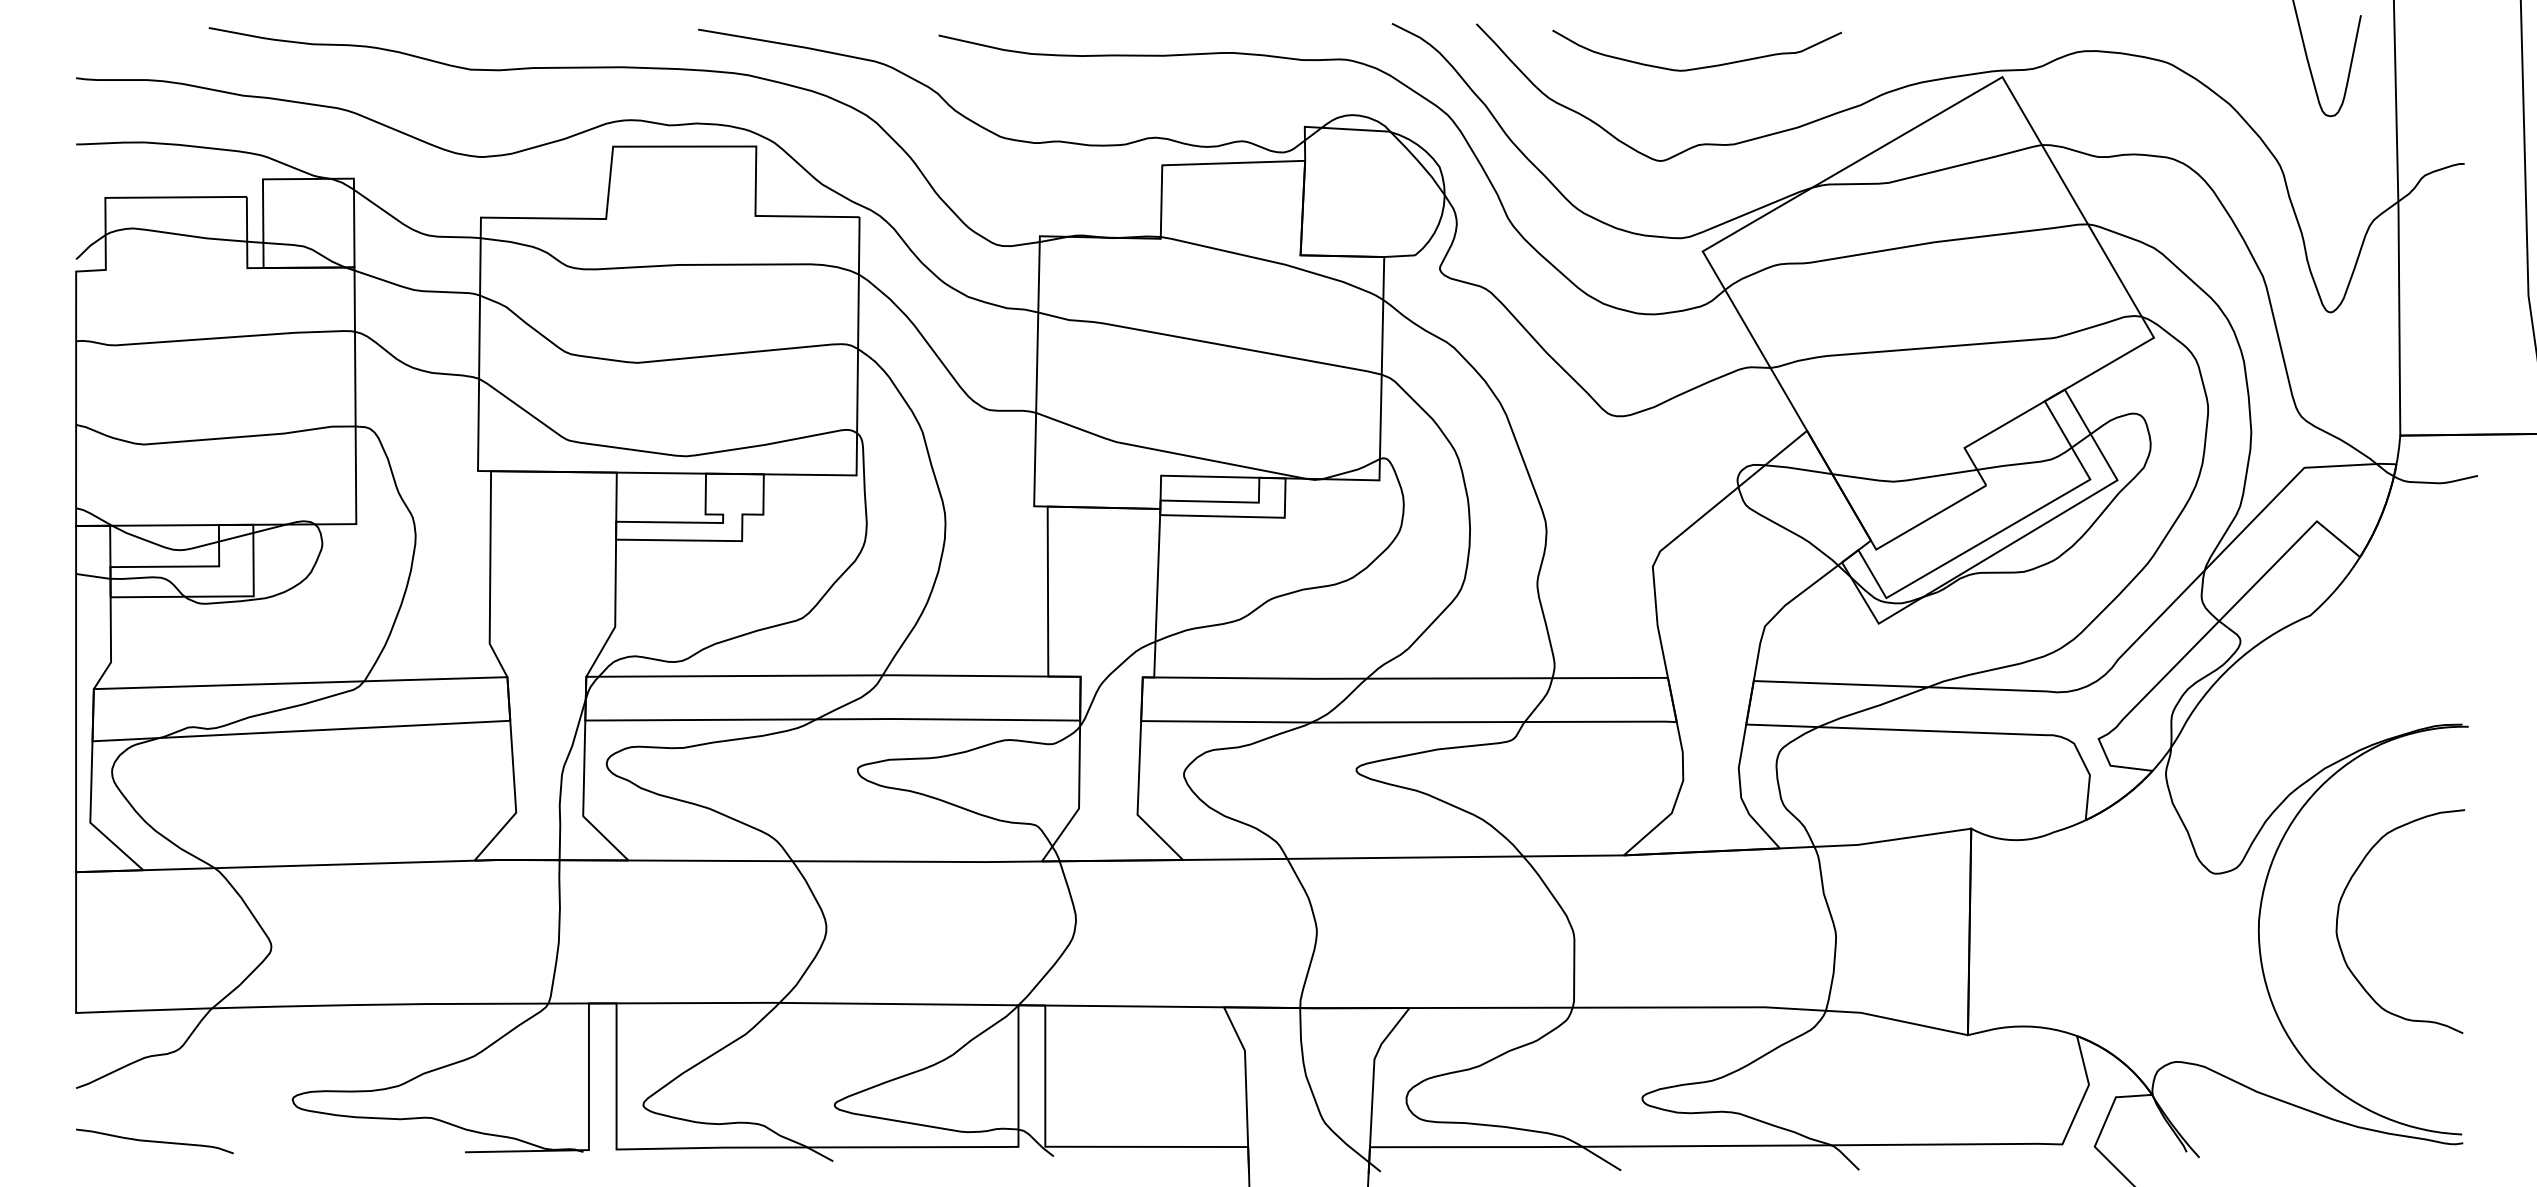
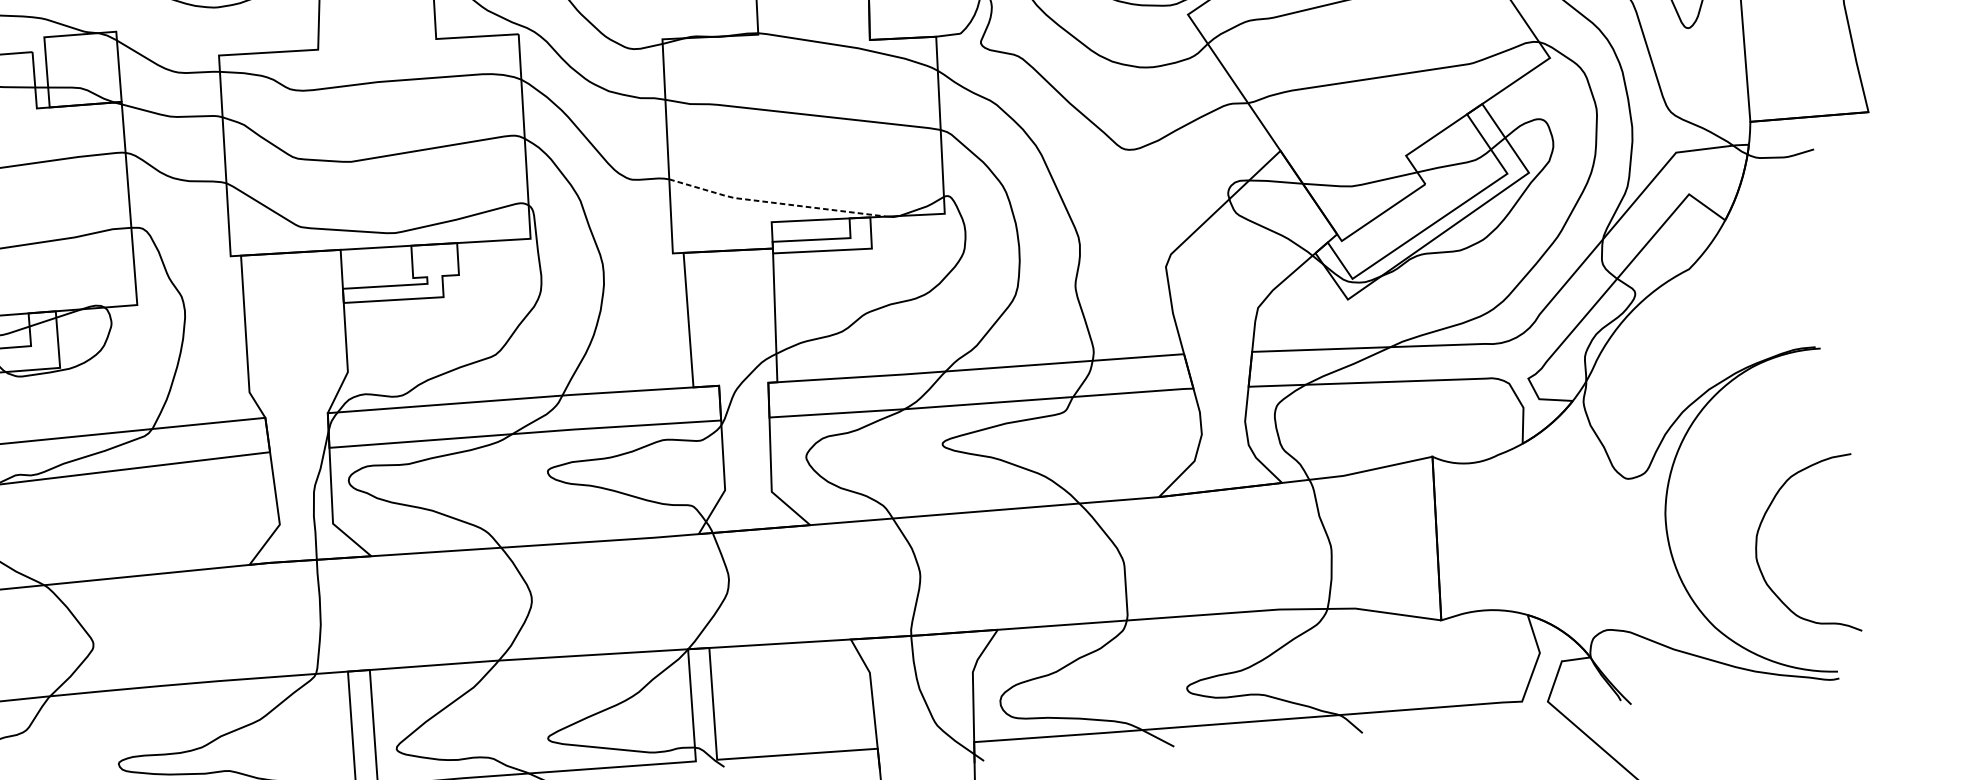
line: (1168, 452) -> (776, 203), solid -> dashed
curve: (2339, 910) -> (1757, 540), moved

